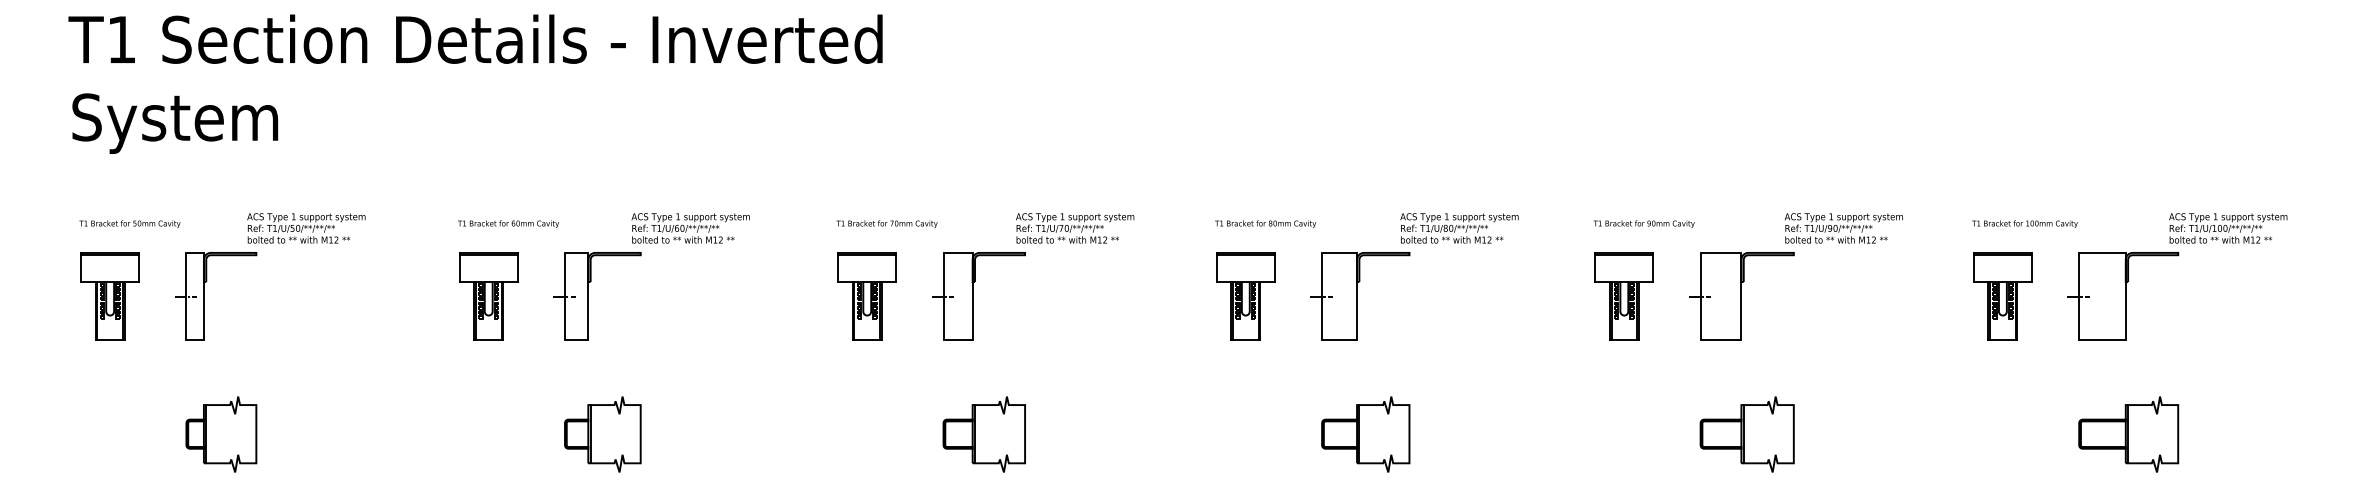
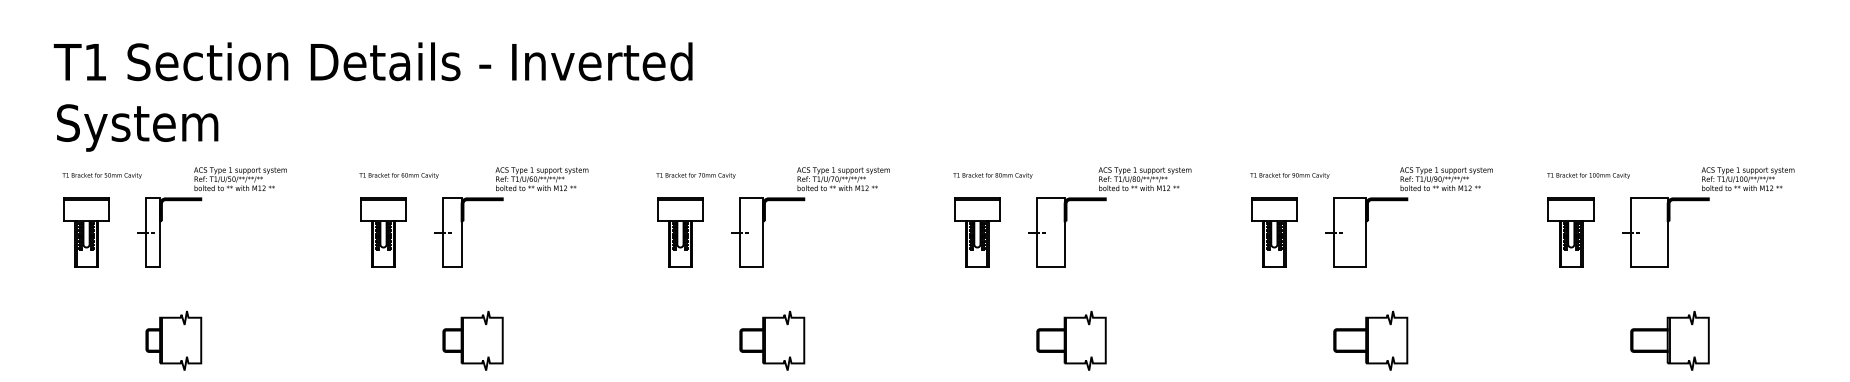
text: (474, 83) -> (372, 96), moved

